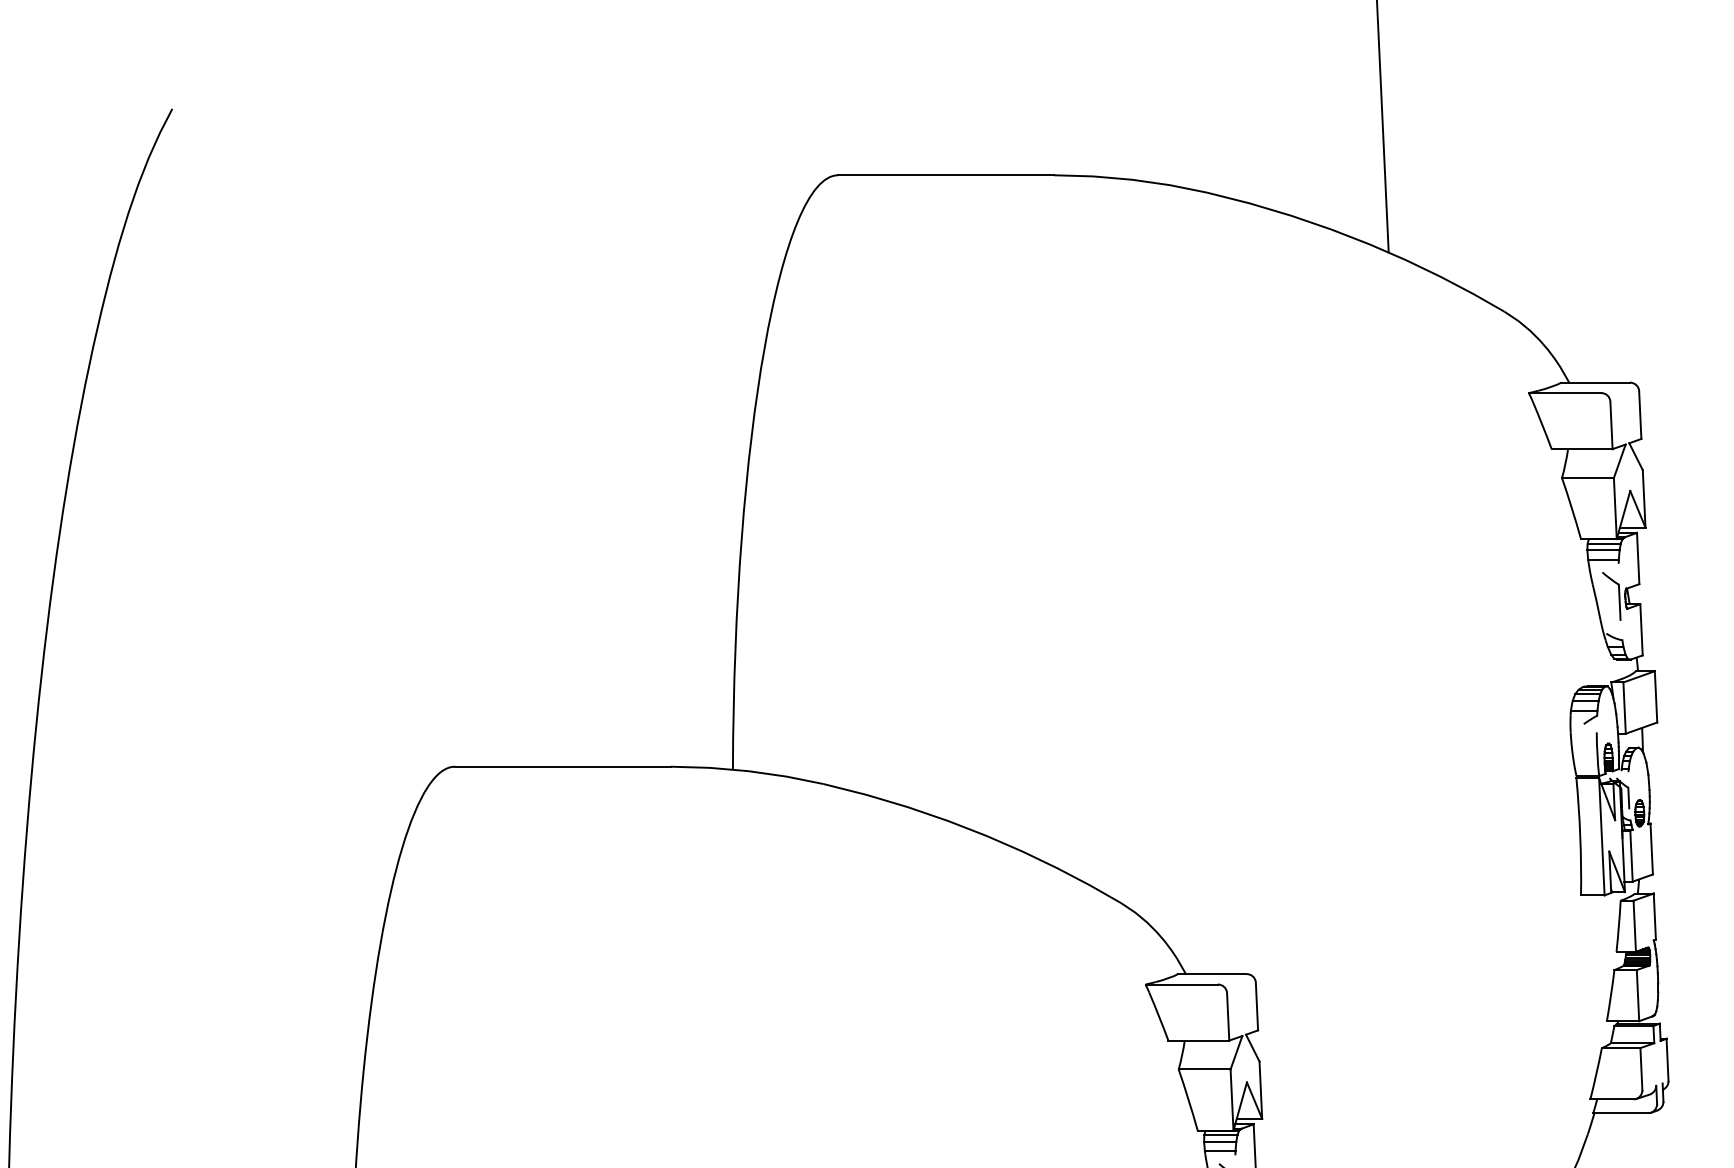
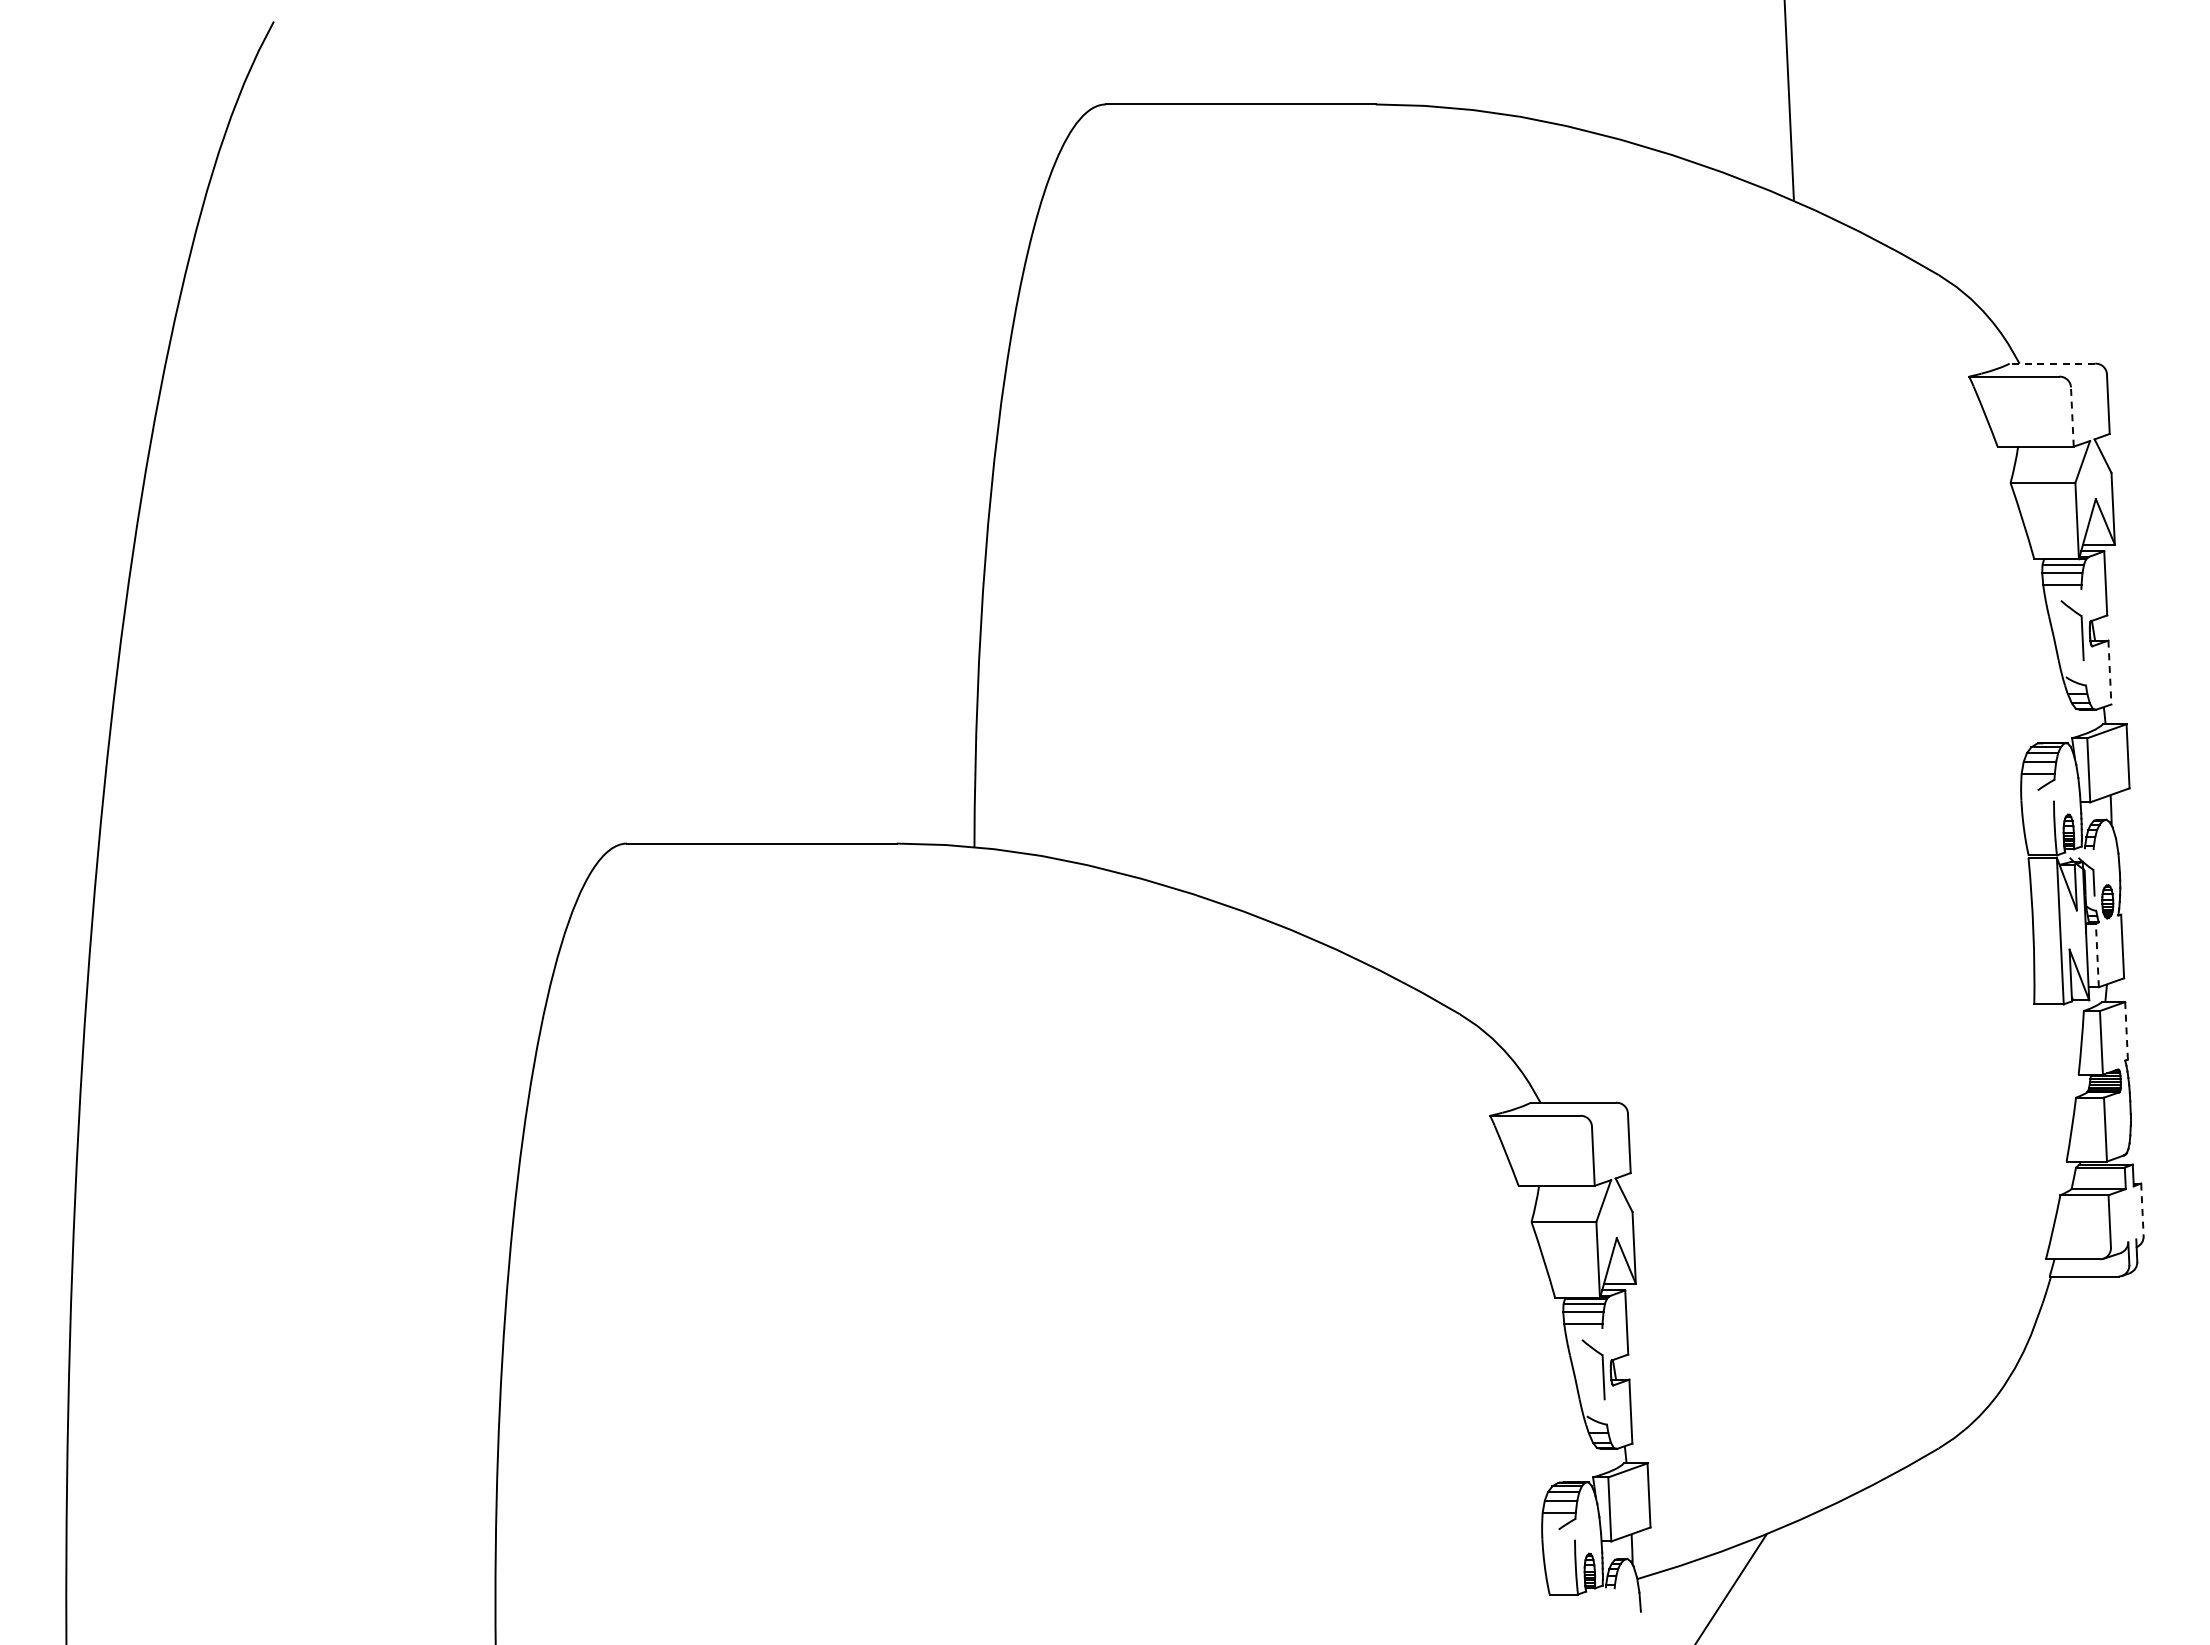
line: (1595, 382) -> (2052, 363), solid -> dashed
line: (1611, 424) -> (2072, 416), solid -> dashed
line: (1641, 629) -> (2109, 672), solid -> dashed
line: (1631, 856) -> (2097, 955), solid -> dashed
line: (1654, 916) -> (2126, 1030), solid -> dashed
line: (1667, 1060) -> (2142, 1210), solid -> dashed

